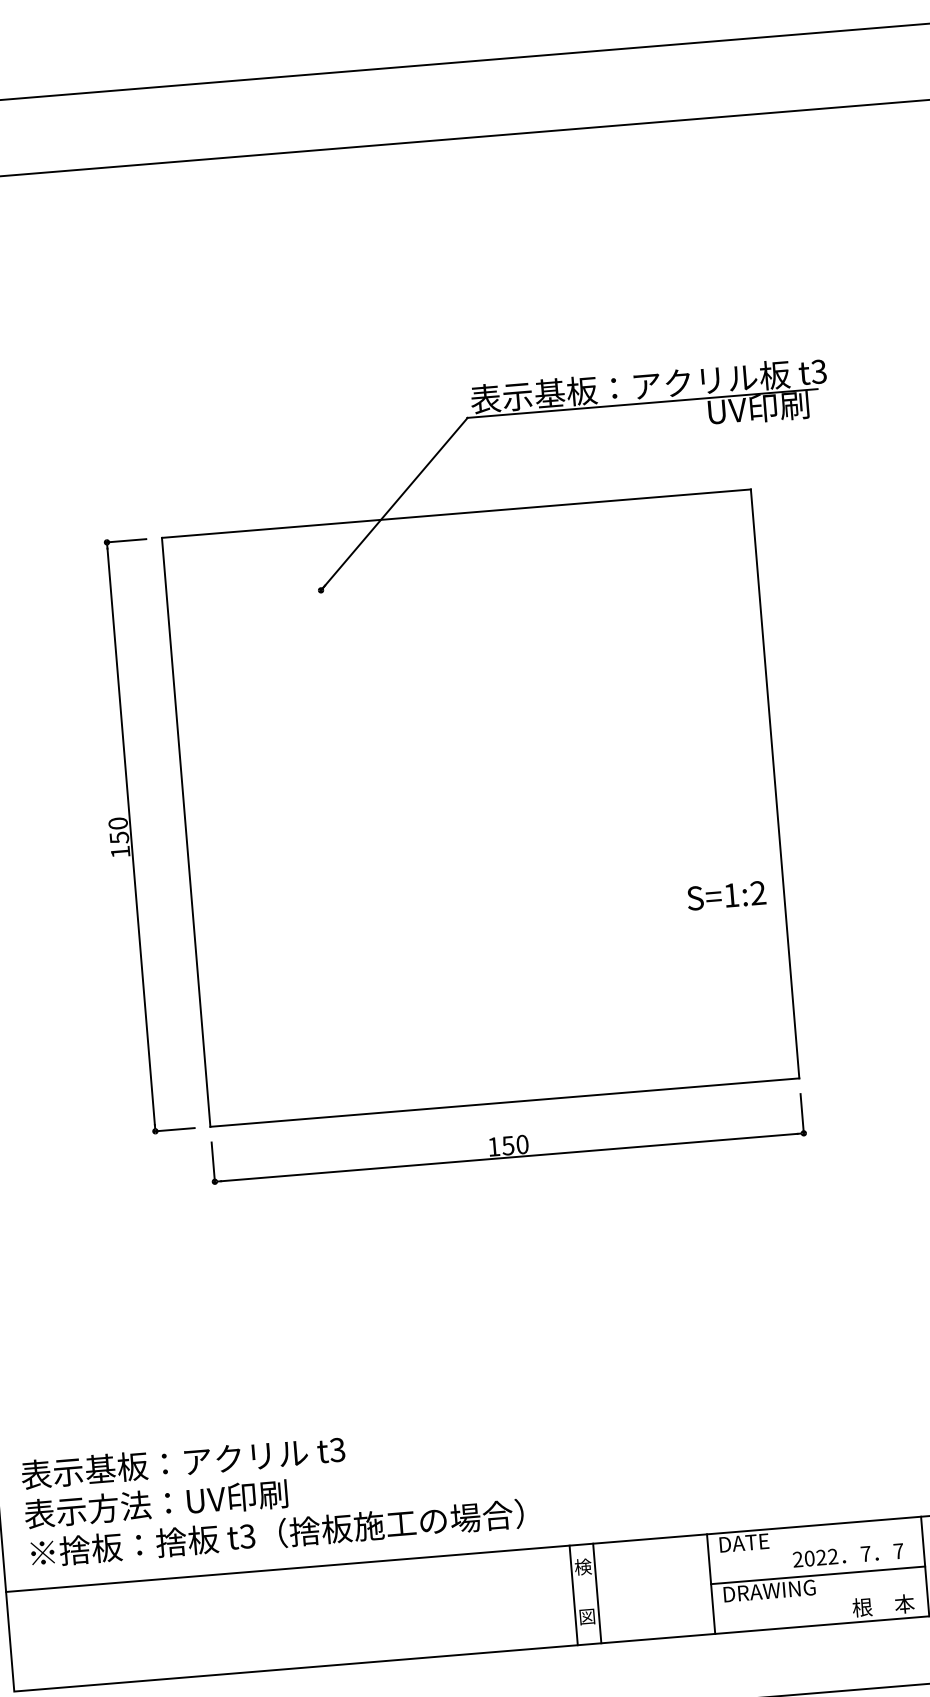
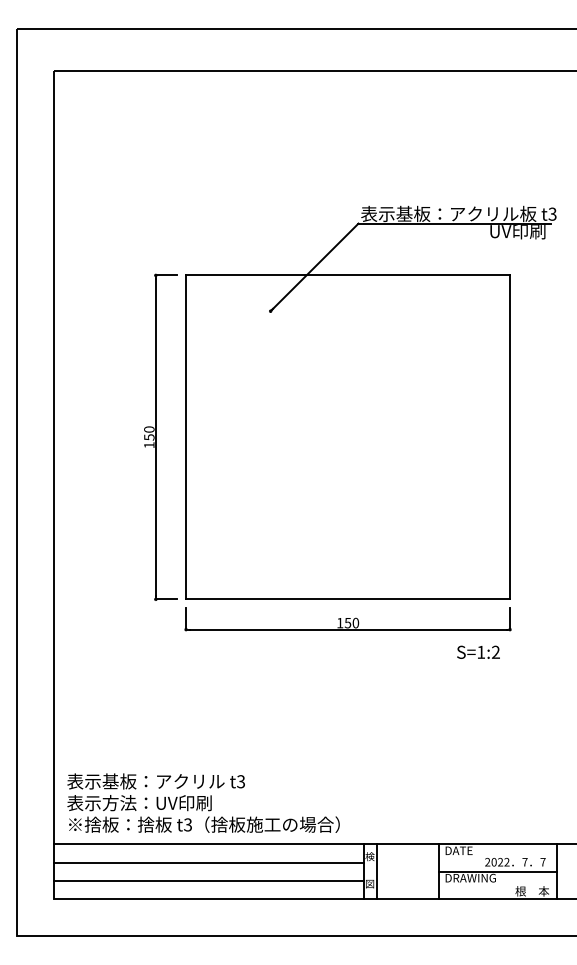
text: (726, 894) -> (478, 651), moved
line: (290, 1601) -> (208, 862), added
line: (293, 1634) -> (208, 880), added

